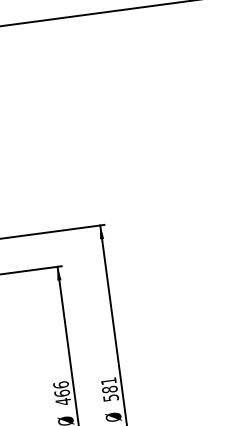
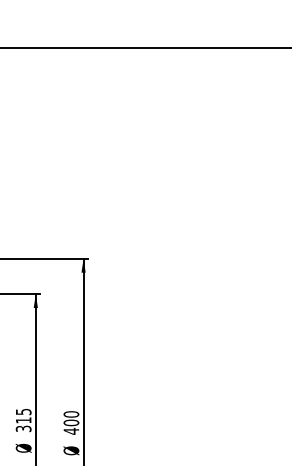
text: (109, 389) -> (71, 422), 581 -> 400
text: (62, 393) -> (23, 420), 466 -> 315

